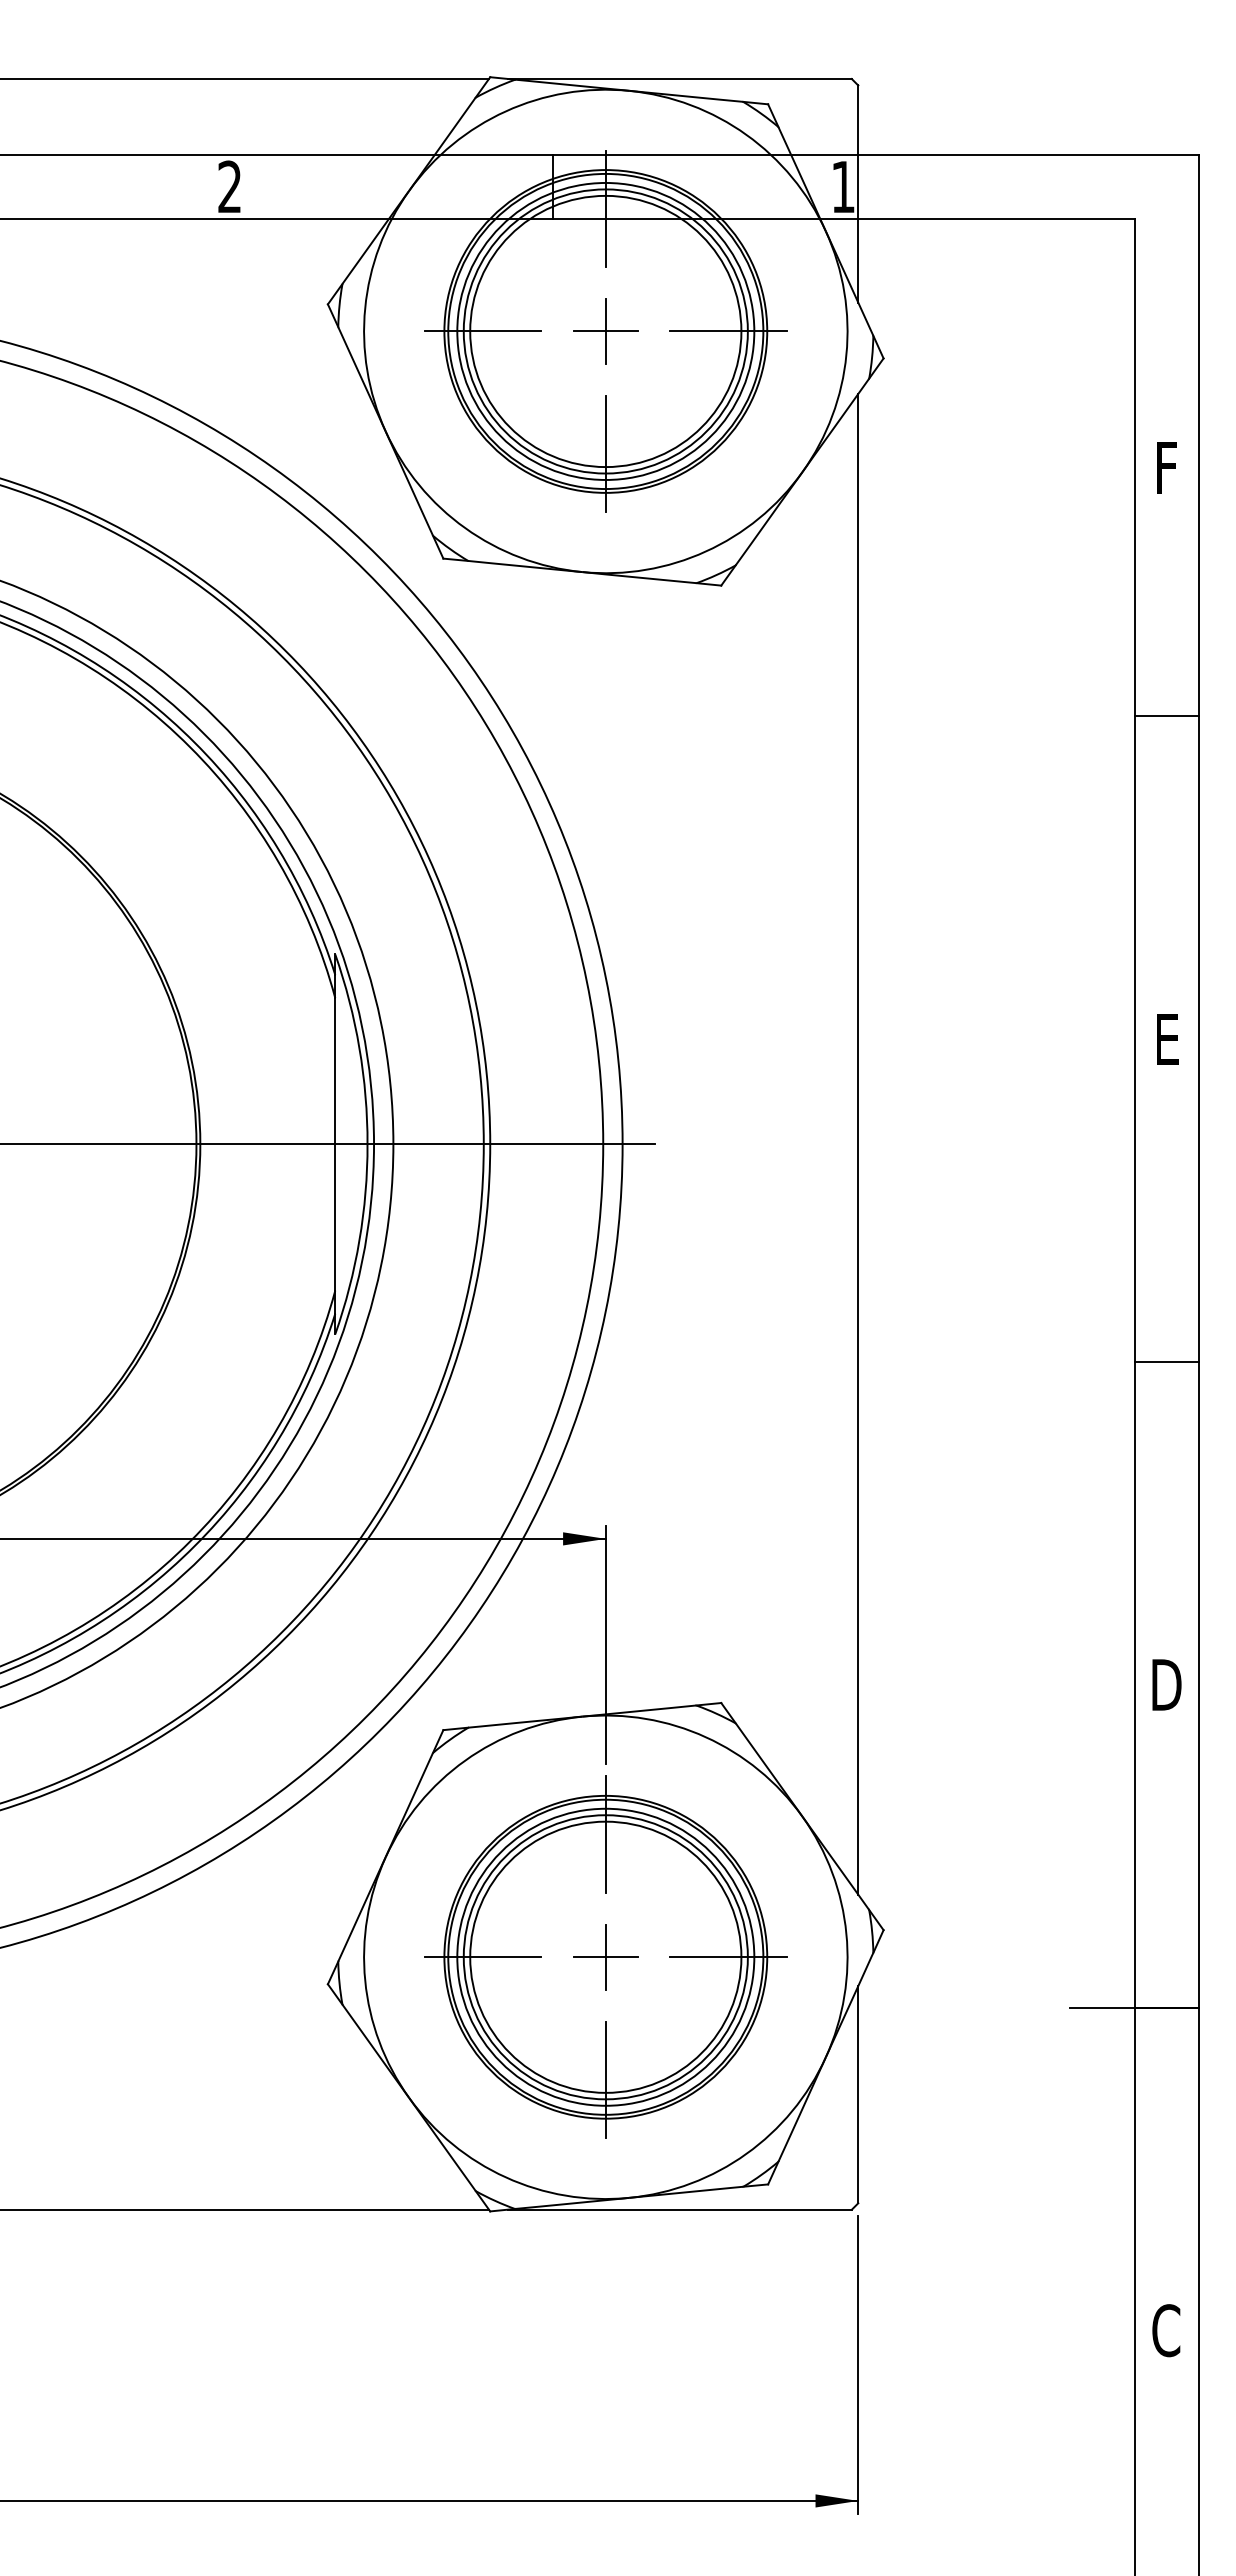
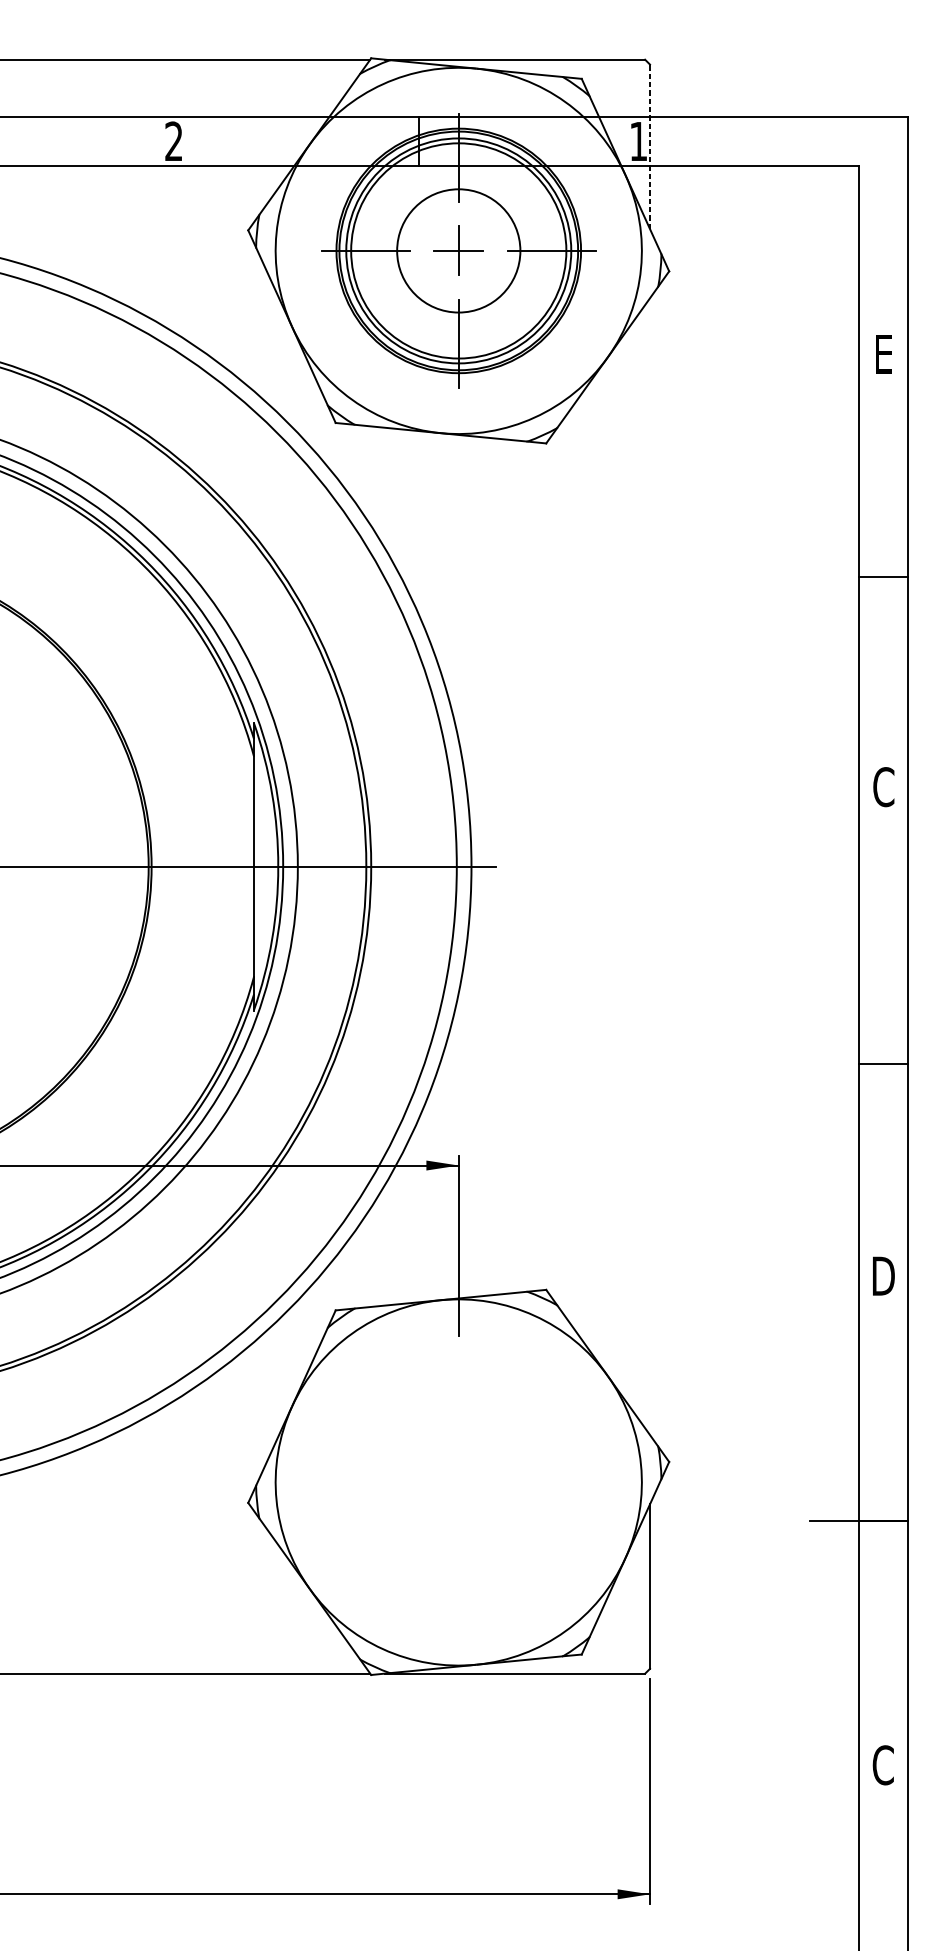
line: (858, 194) -> (650, 147), solid -> dashed
circle: (605, 331) -> (458, 250), size x0.6
text: (1166, 467) -> (883, 353), F -> E
line: (1166, 716) -> (883, 576), moved
text: (1166, 1038) -> (883, 786), E -> C
line: (858, 1144) -> (650, 866), removed
line: (1166, 1361) -> (883, 1063), moved
part: (605, 1956) -> (458, 1481), removed

